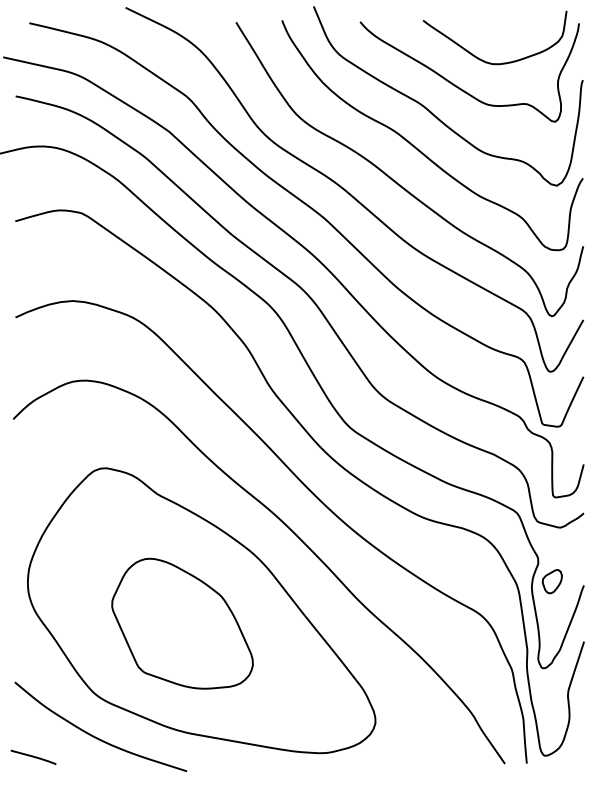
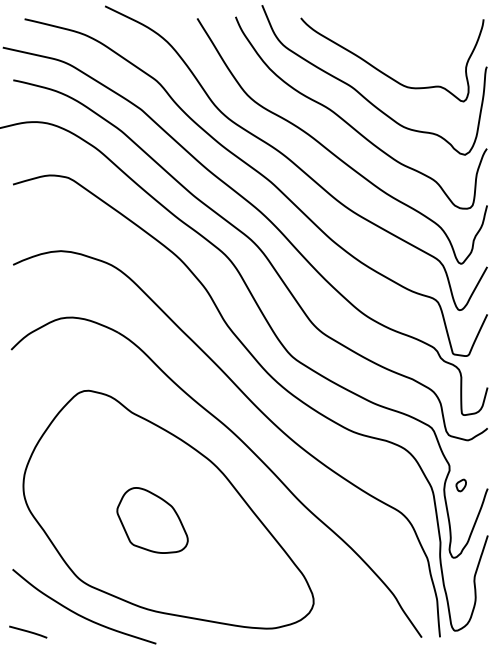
curve: (487, 61) -> (407, 51), removed
part: (551, 581) -> (460, 485), size x0.6
part: (182, 623) -> (152, 520), size x0.6

